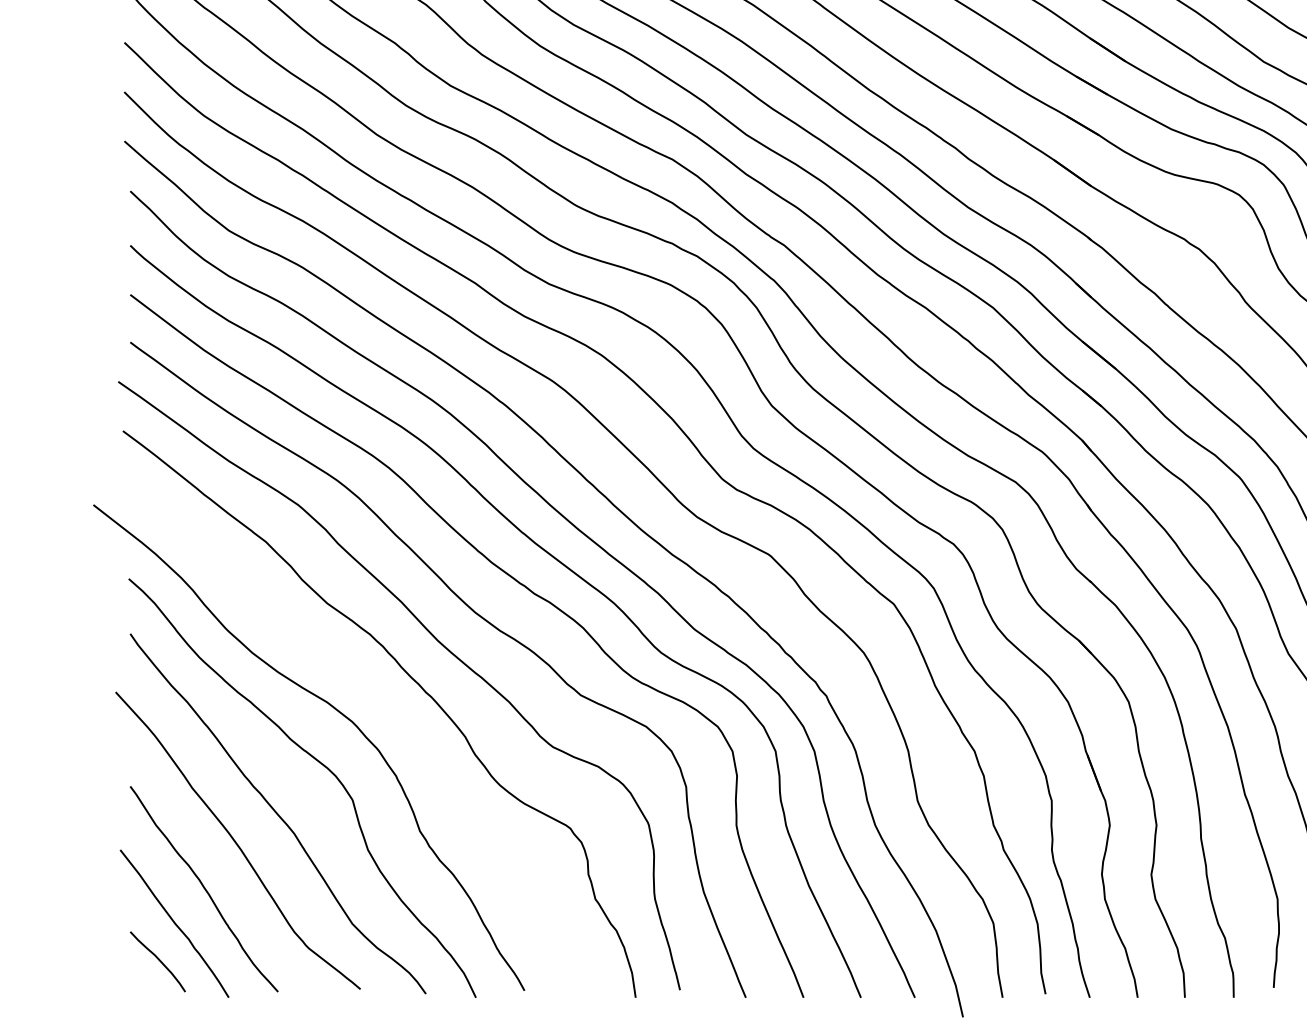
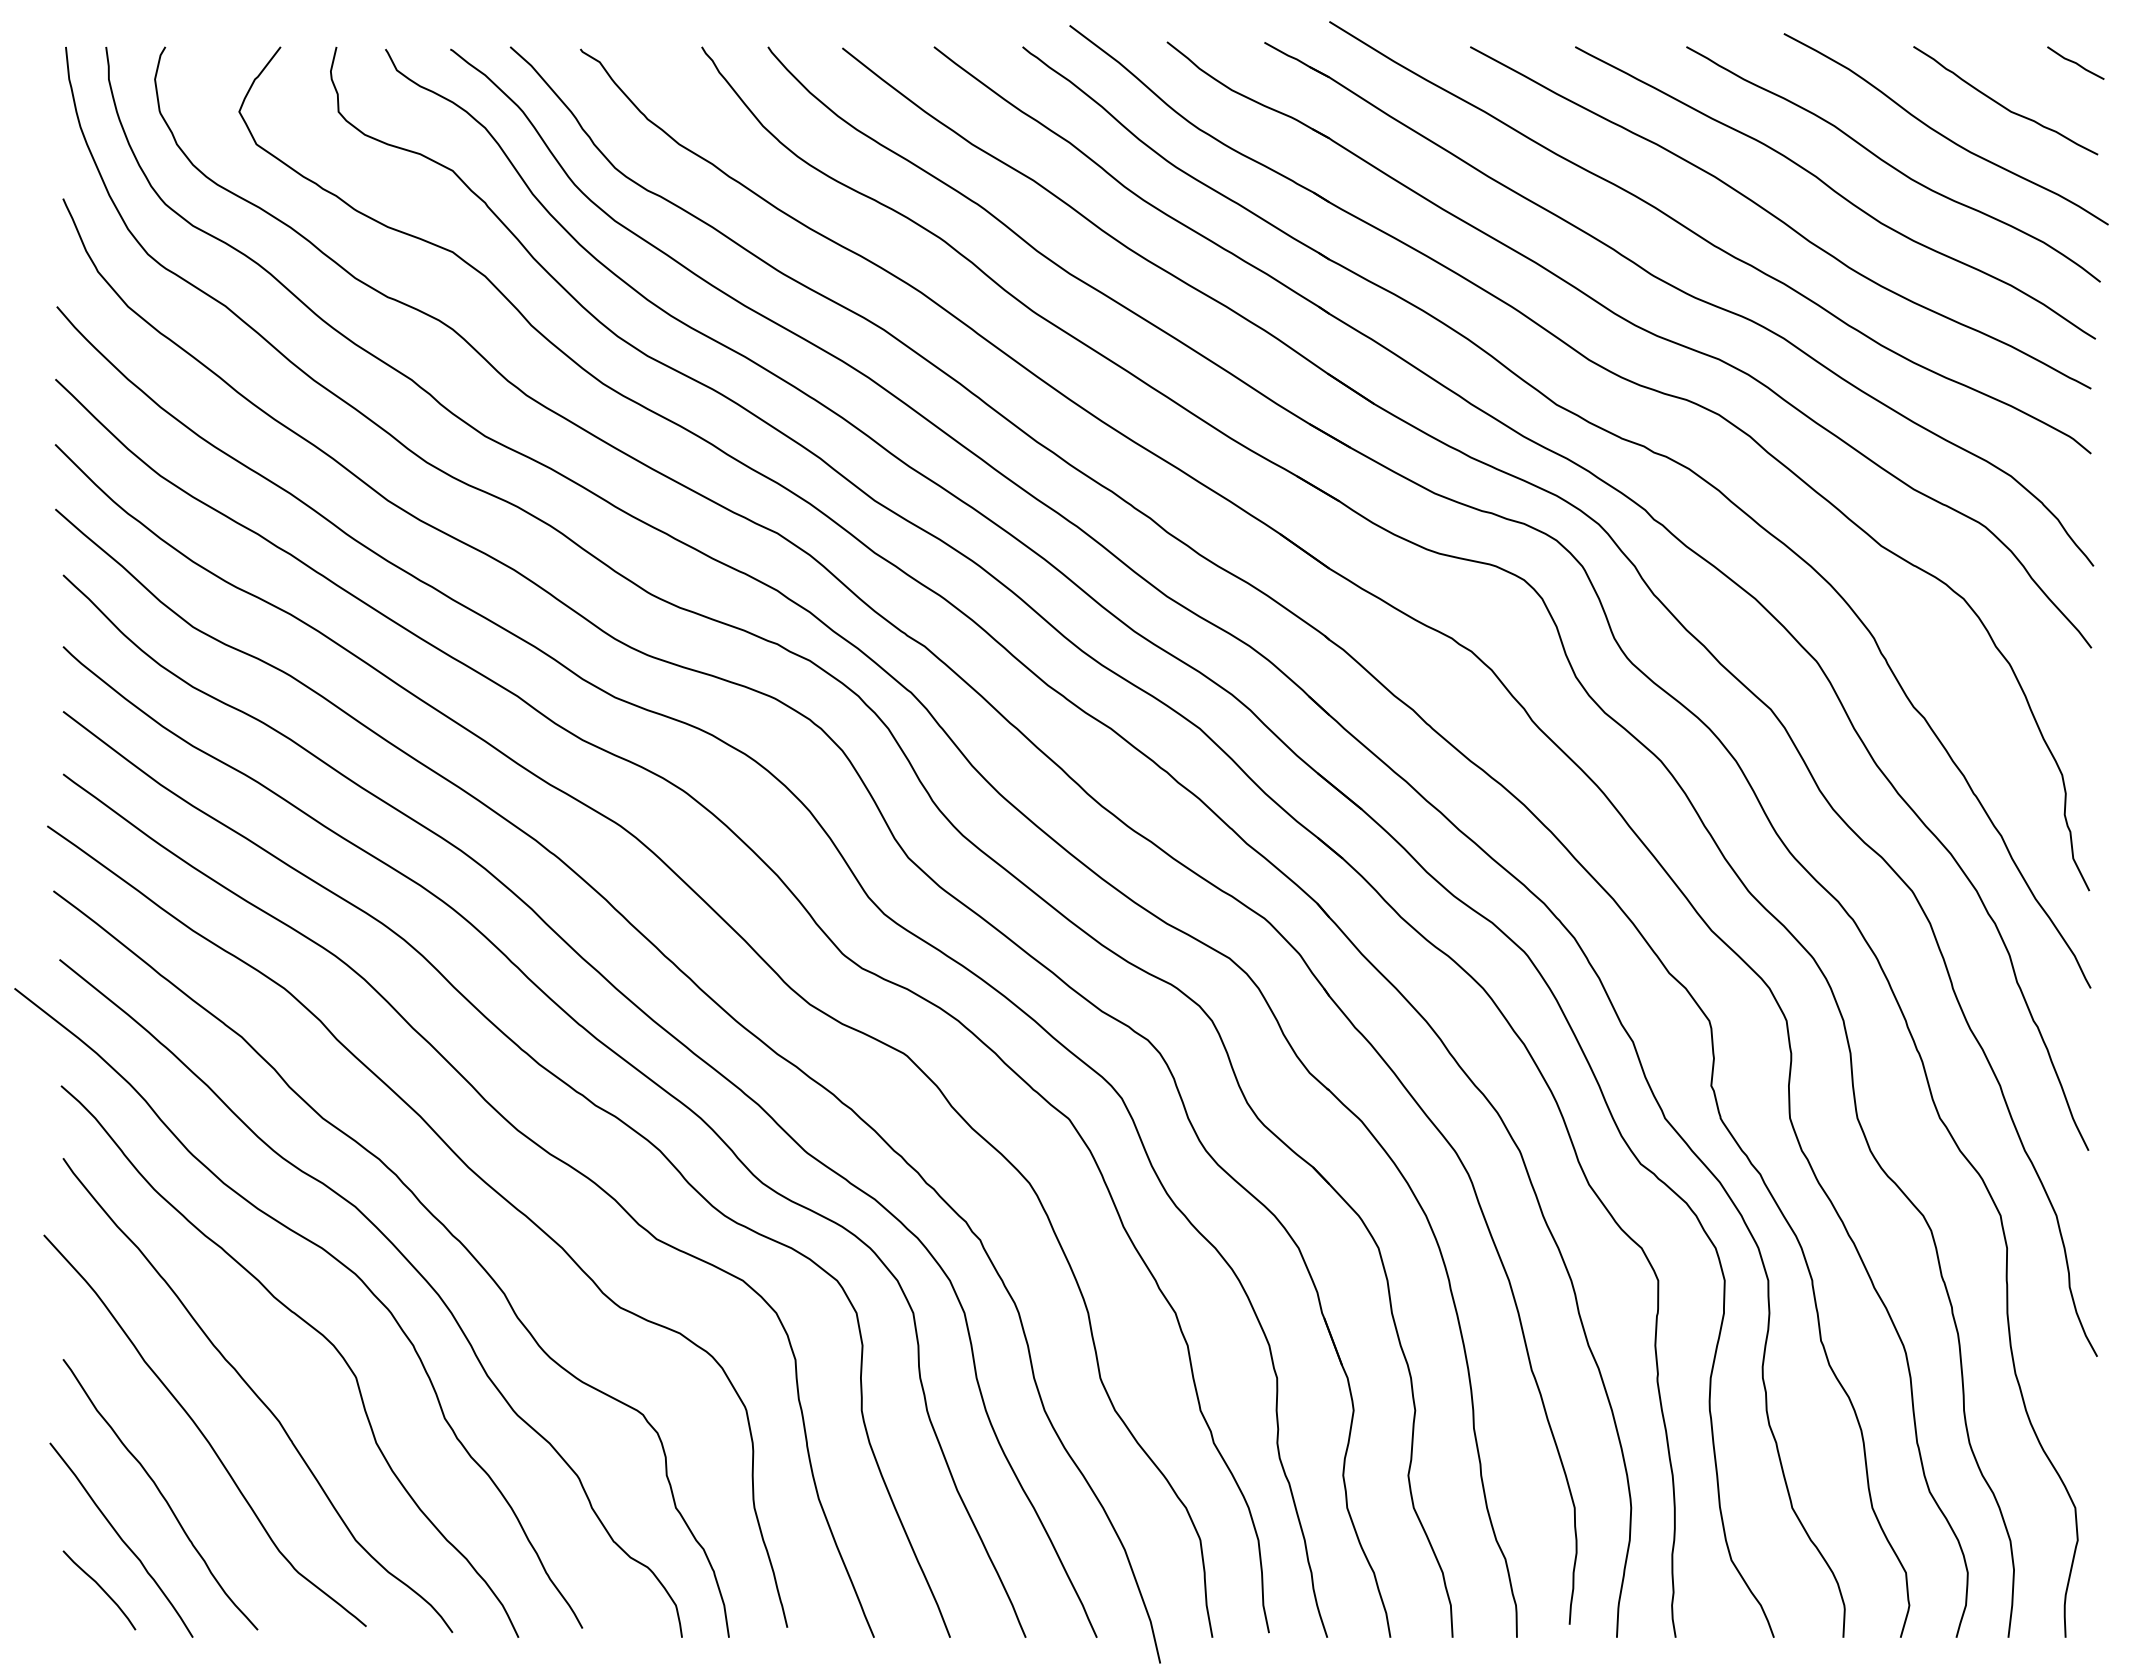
curve: (394, 715) -> (411, 1266), added

